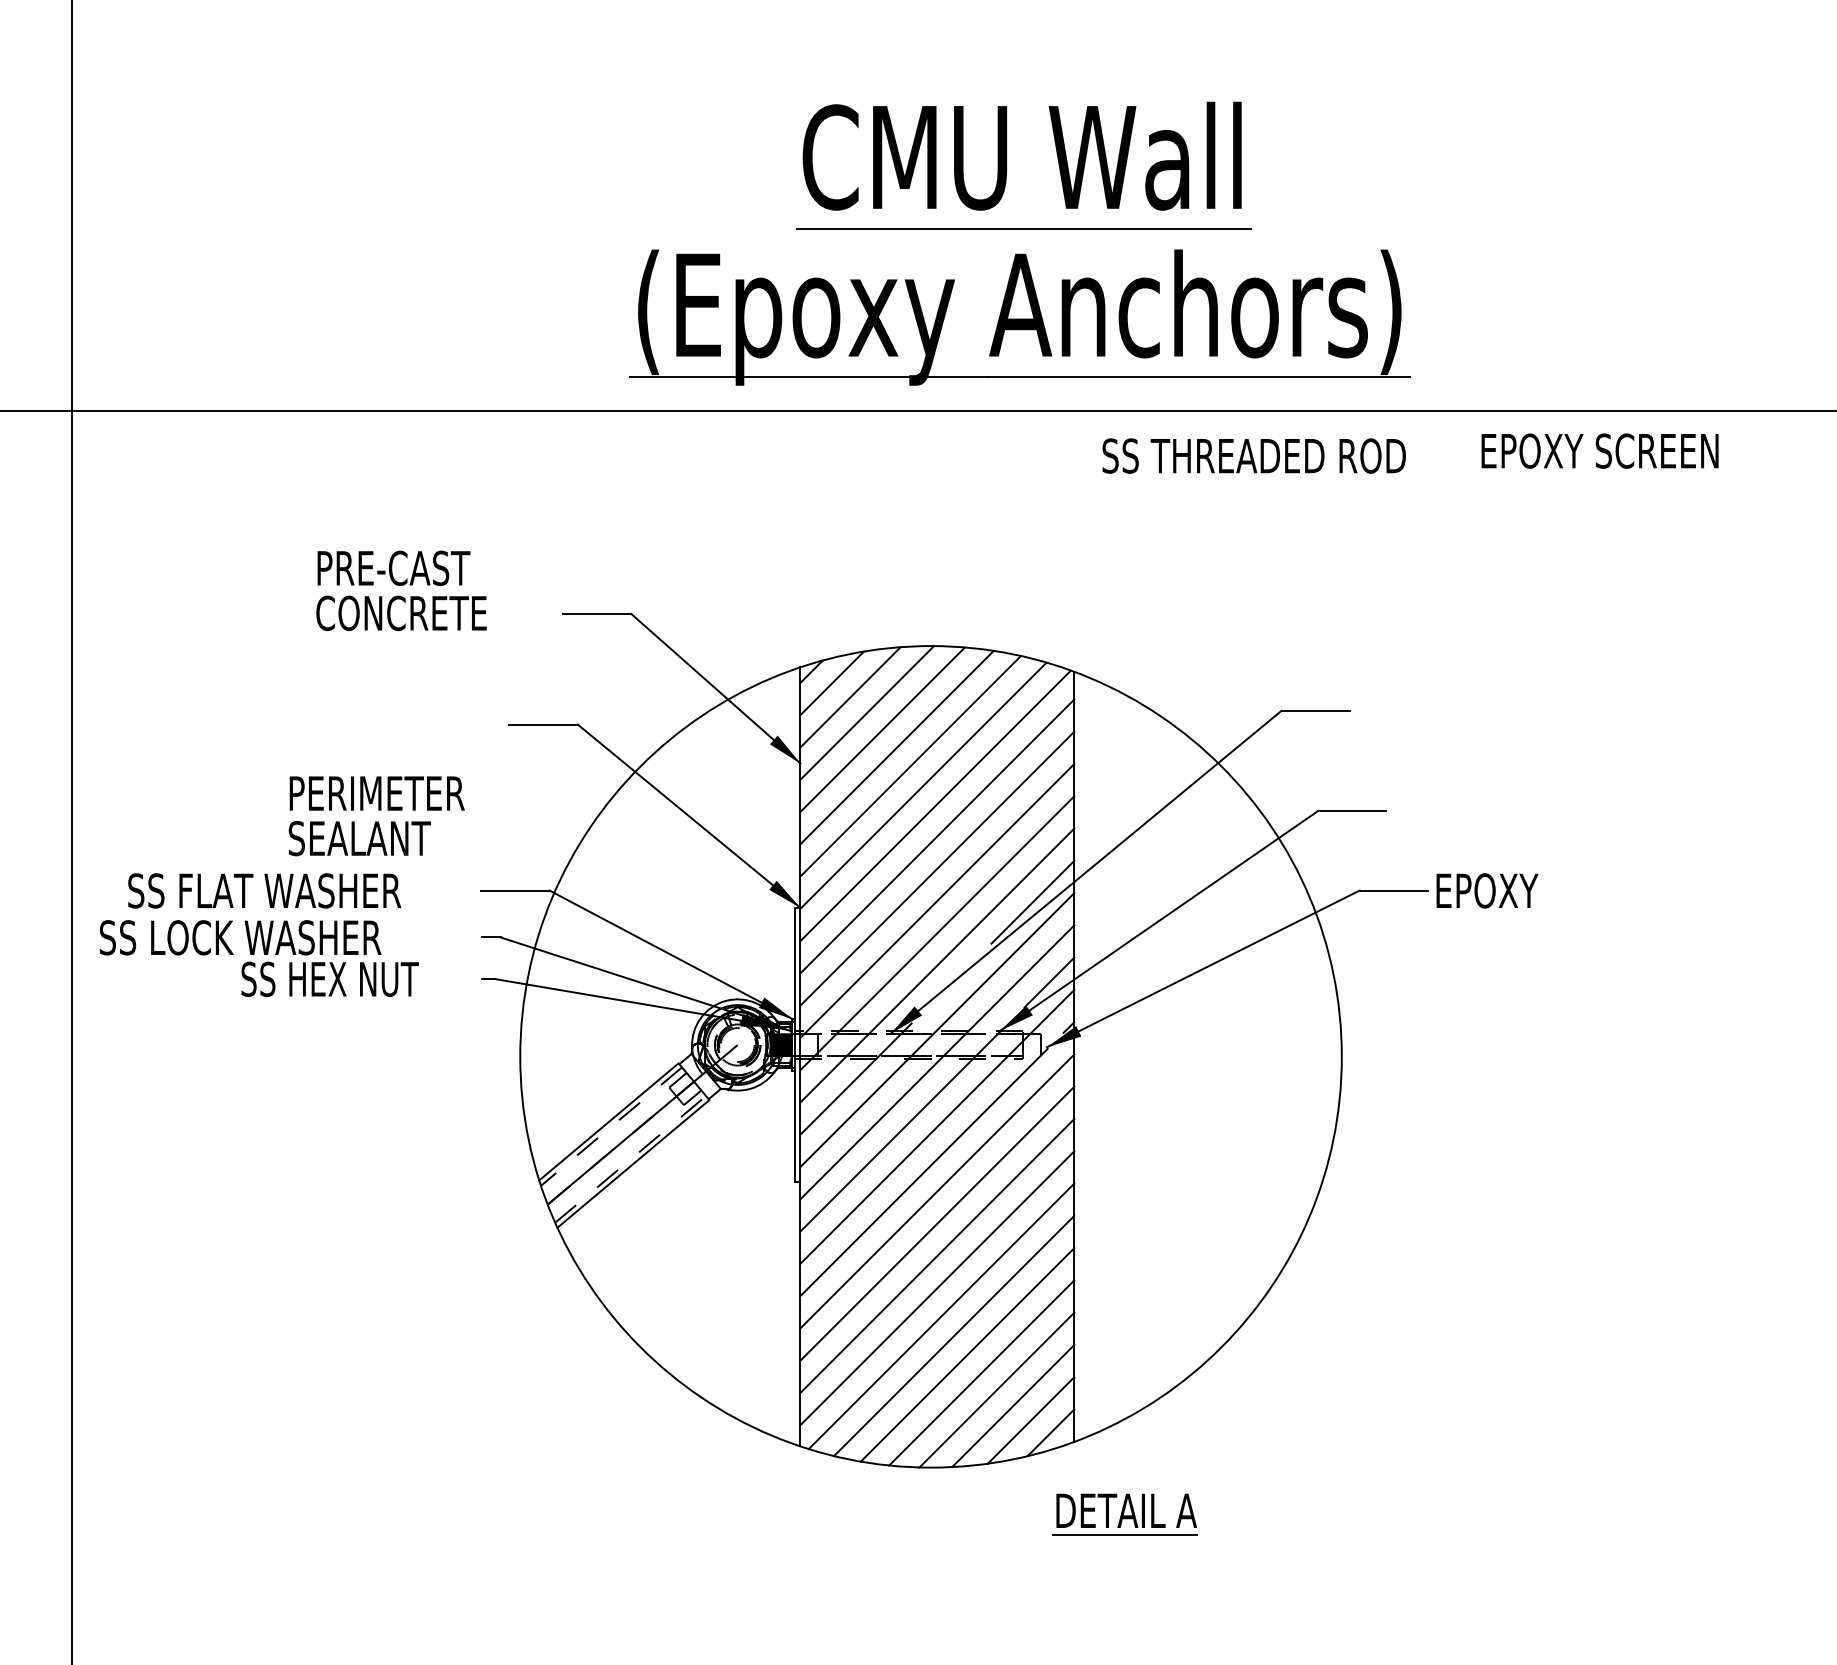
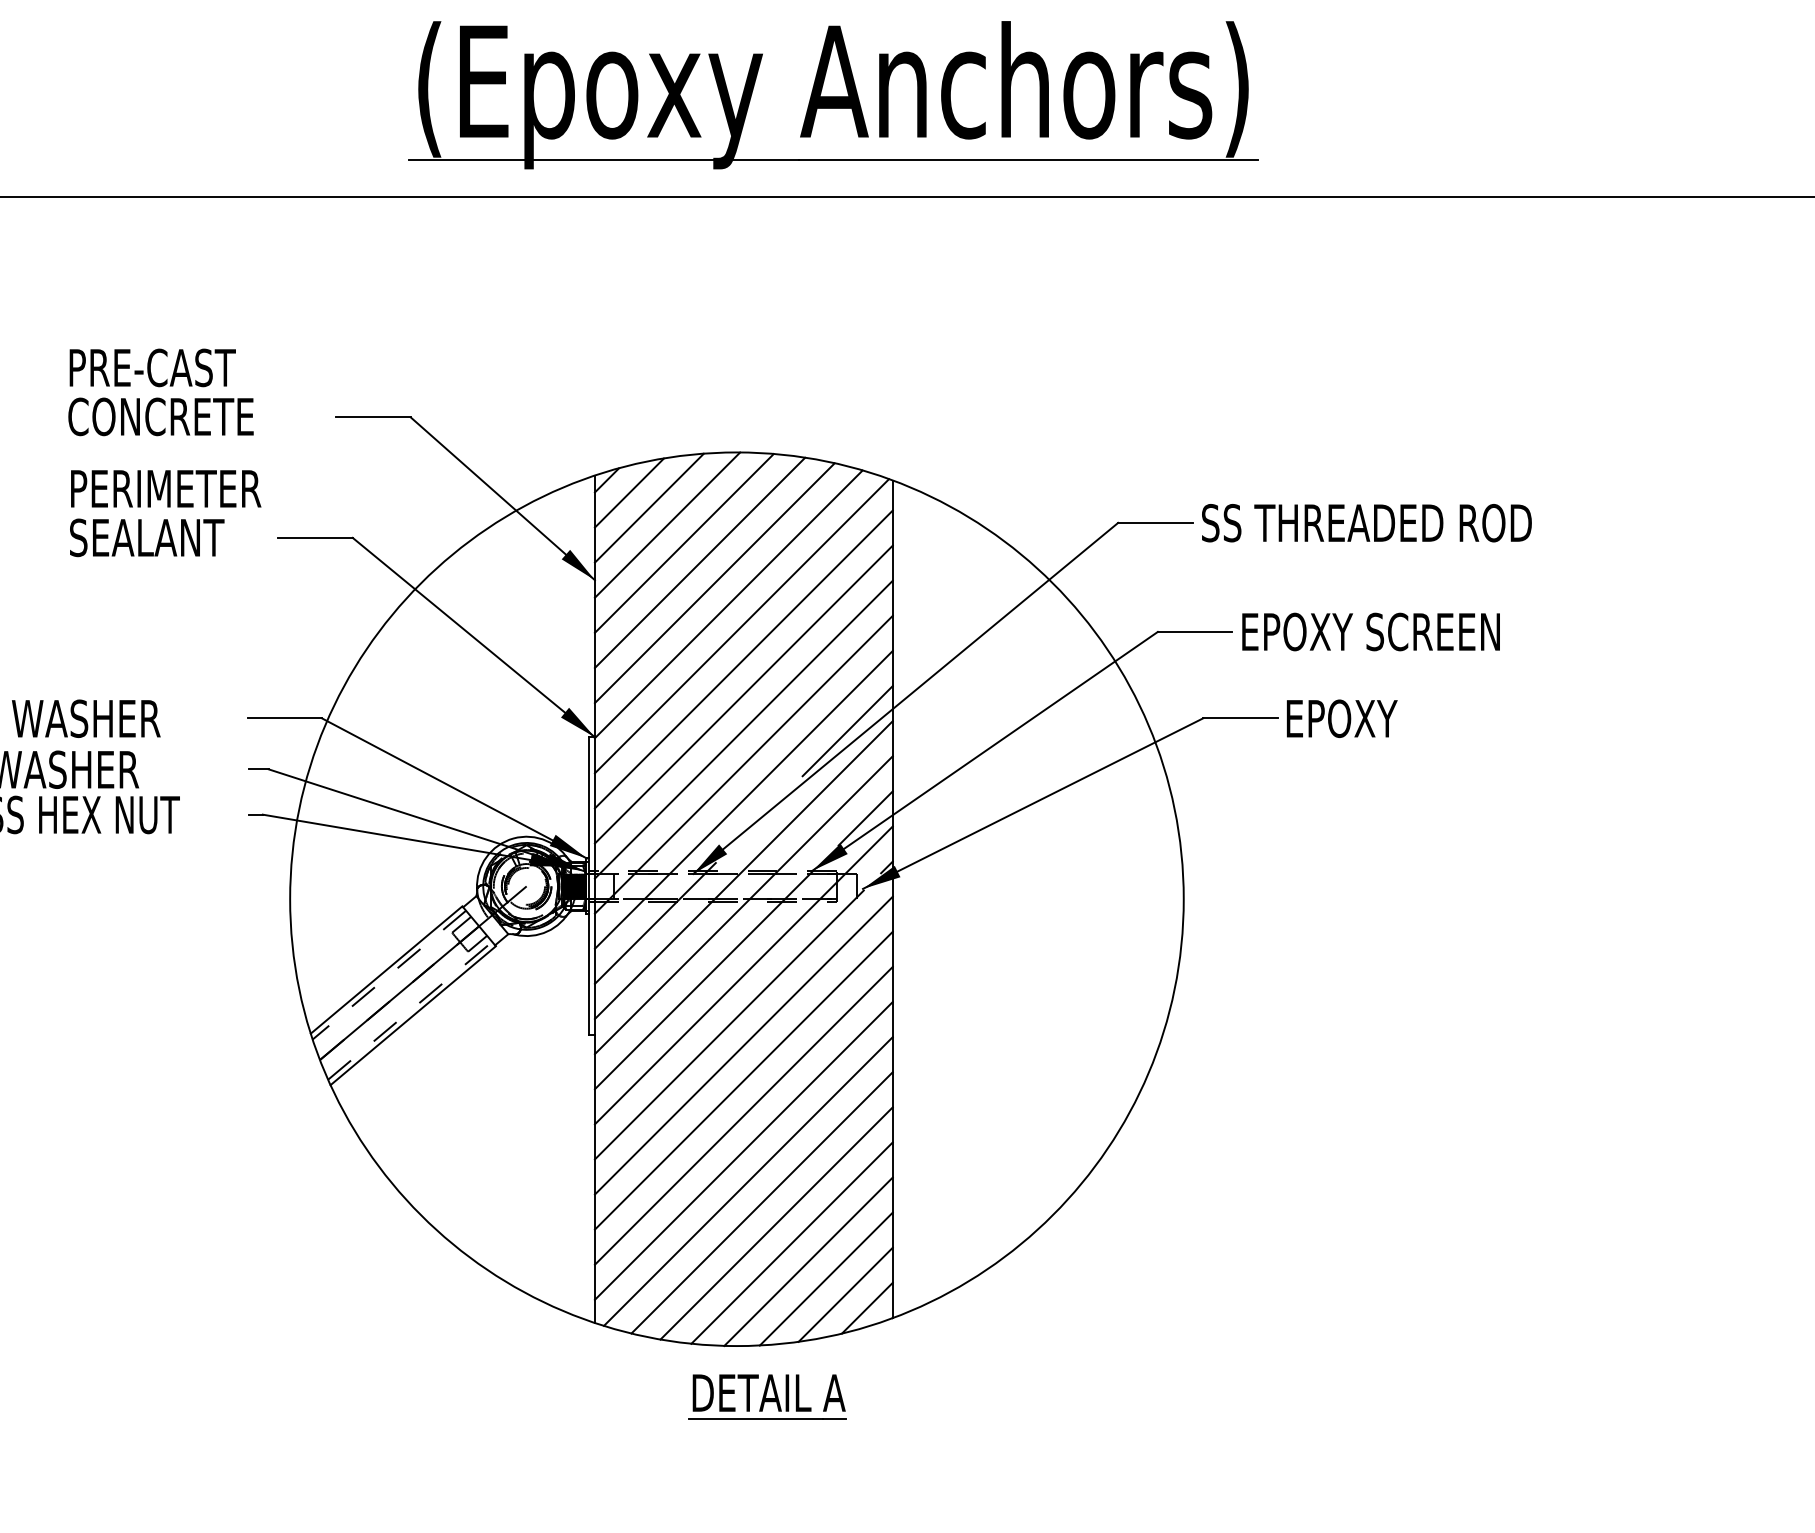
text: (1599, 450) -> (1370, 631), moved
text: (1253, 455) -> (1366, 522), moved
text: (376, 816) -> (165, 513), moved
part: (1124, 1514) -> (766, 1397), moved

